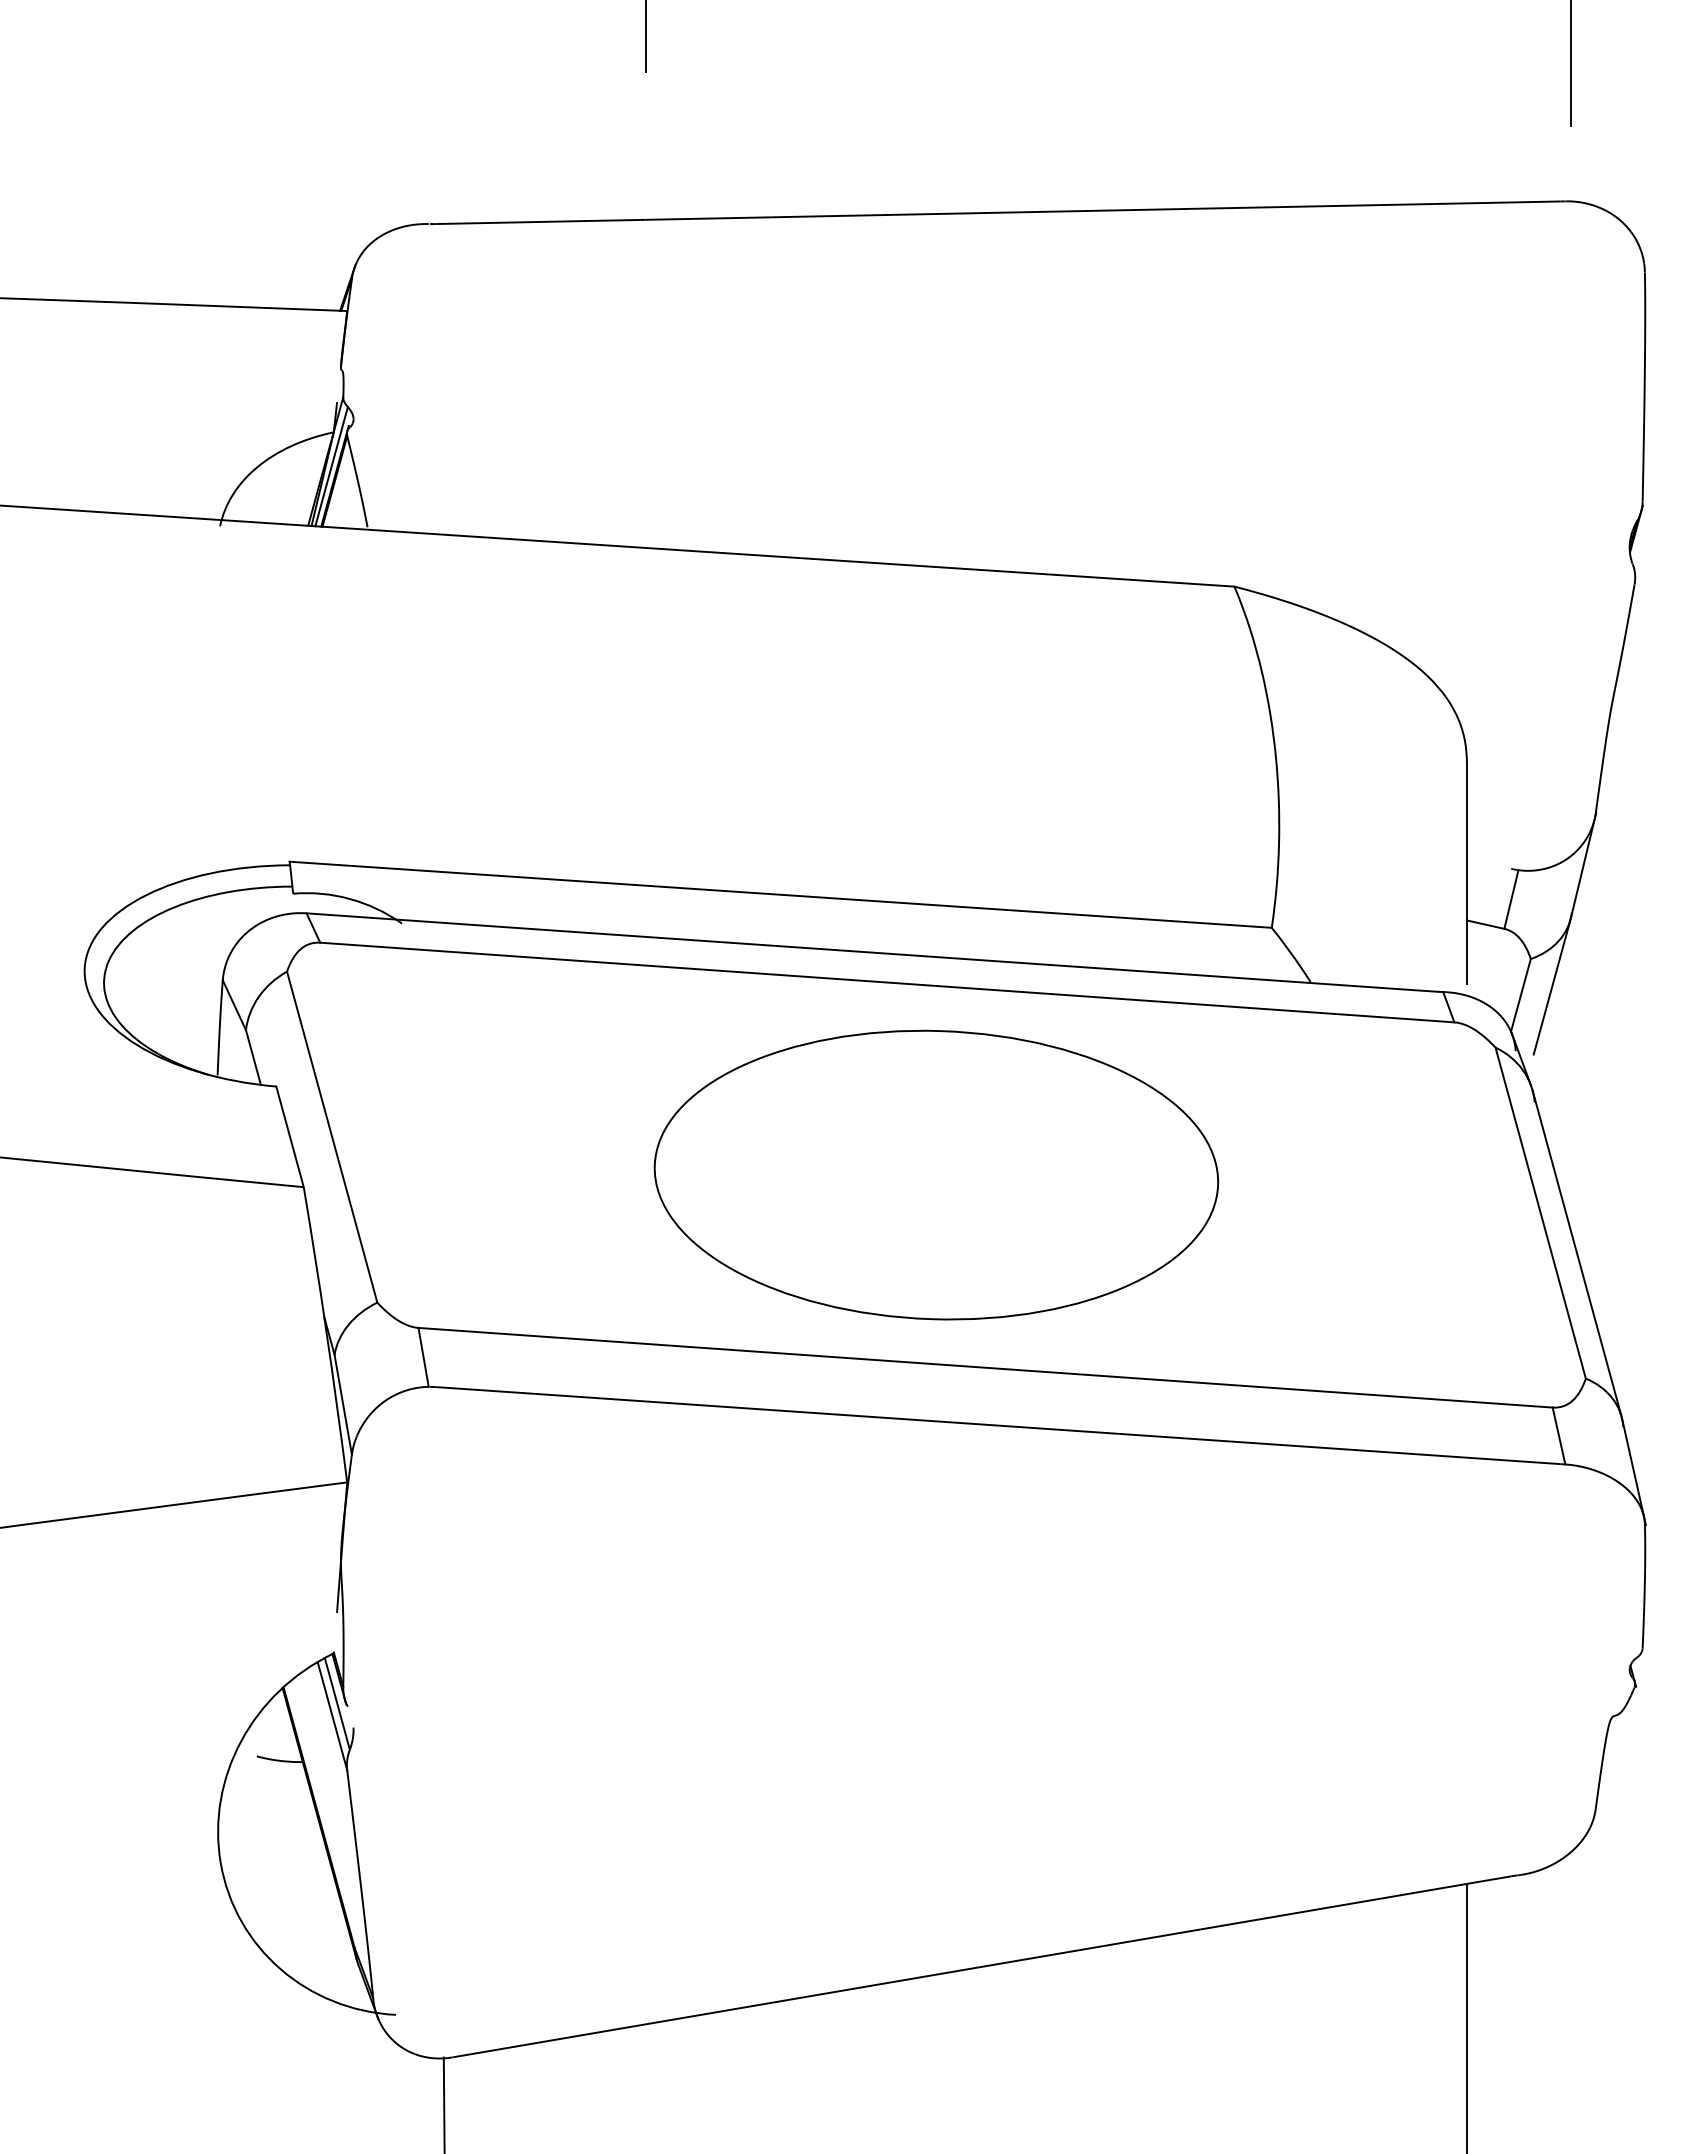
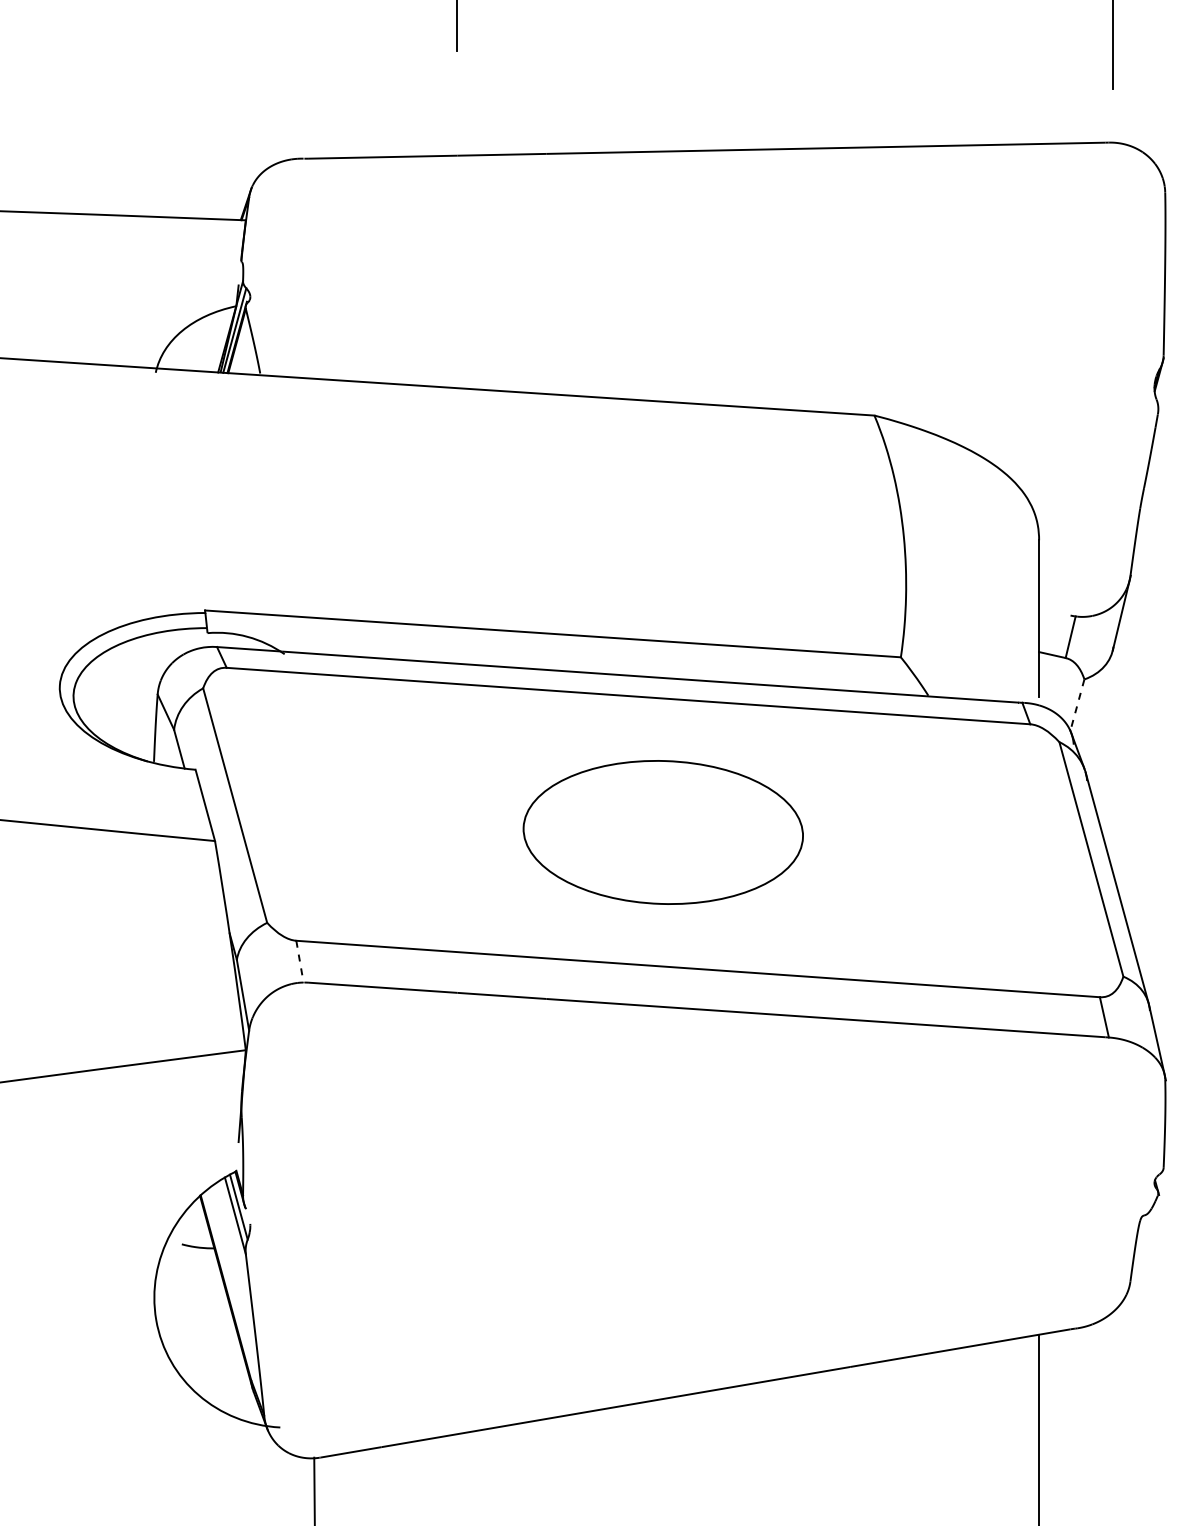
line: (1551, 986) -> (1099, 698), removed
line: (1520, 995) -> (1077, 705), solid -> dashed
part: (936, 1174) -> (663, 832), size x0.7
line: (423, 1357) -> (299, 961), solid -> dashed

